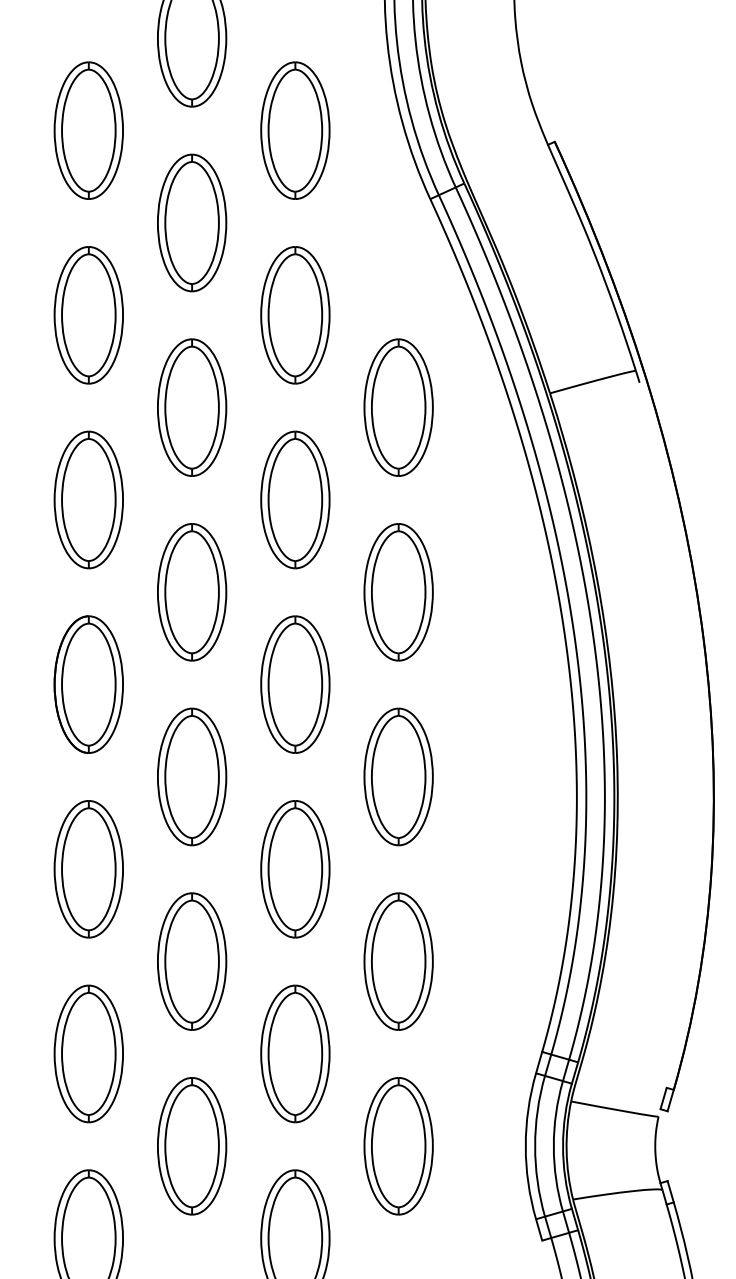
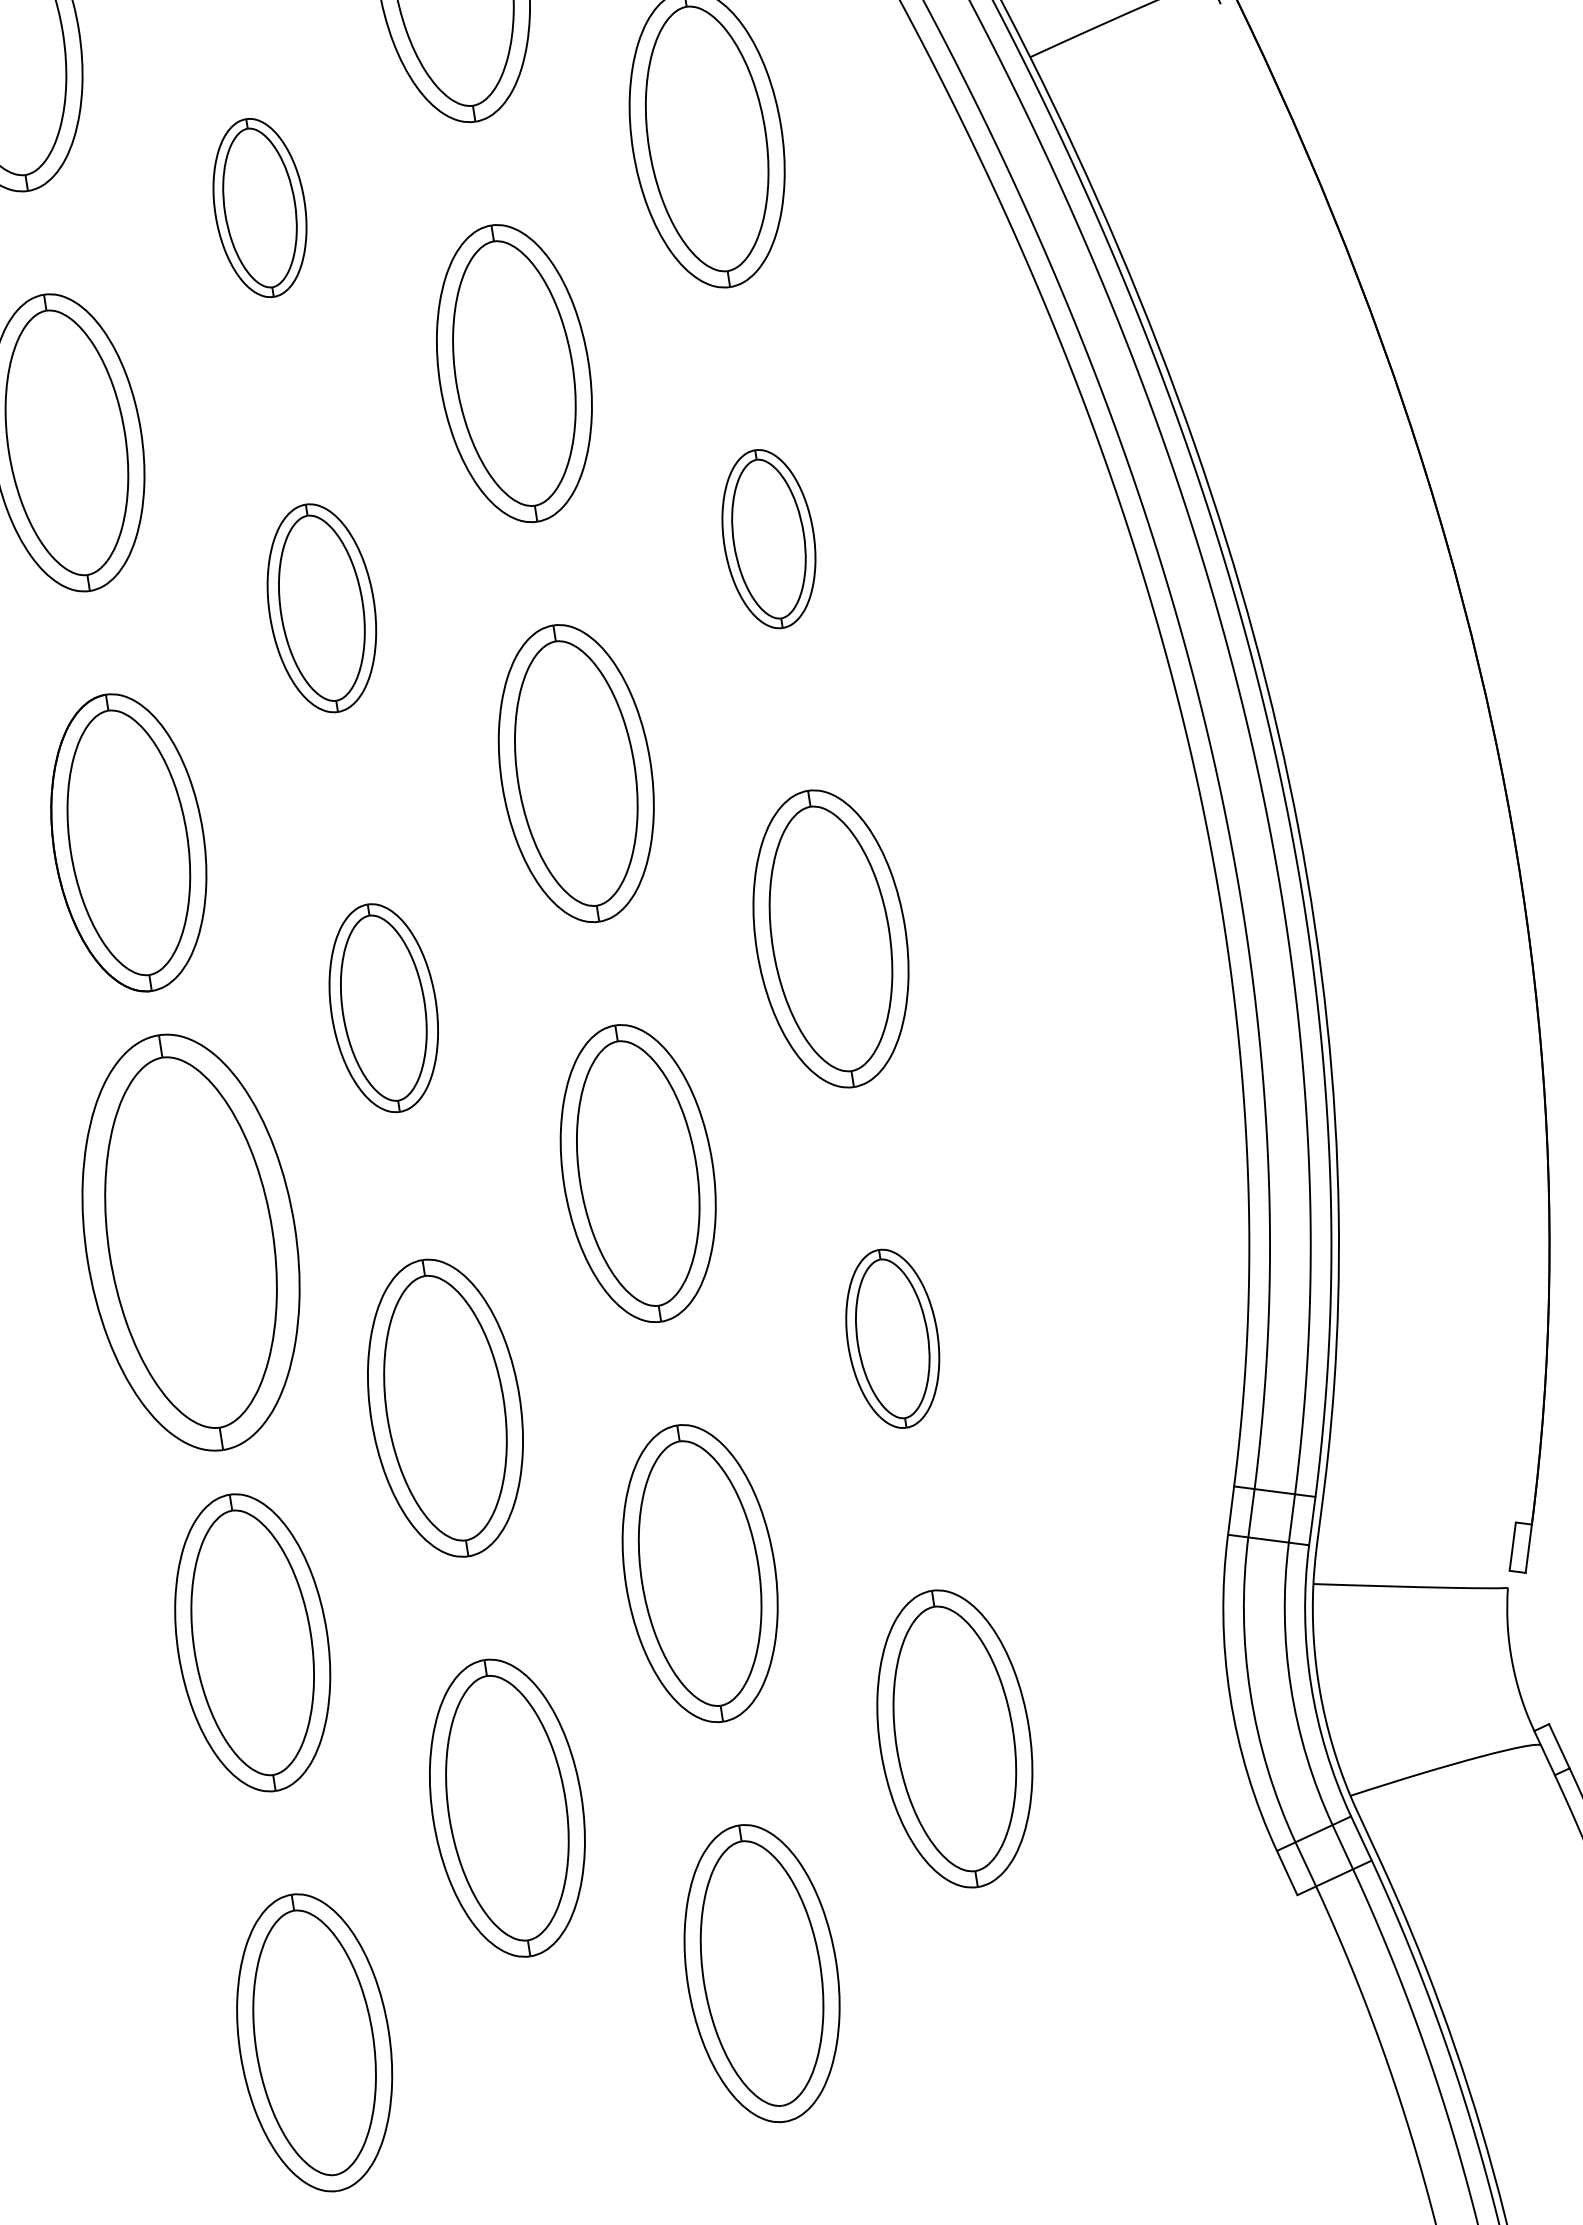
part: (192, 407) -> (260, 207), size x0.6
part: (192, 592) -> (322, 608), size x0.7
part: (398, 592) -> (768, 539), size x0.6
part: (192, 776) -> (384, 1007), size x0.7
part: (88, 869) -> (190, 1243), size x1.4
part: (398, 961) -> (892, 1338), size x0.6

